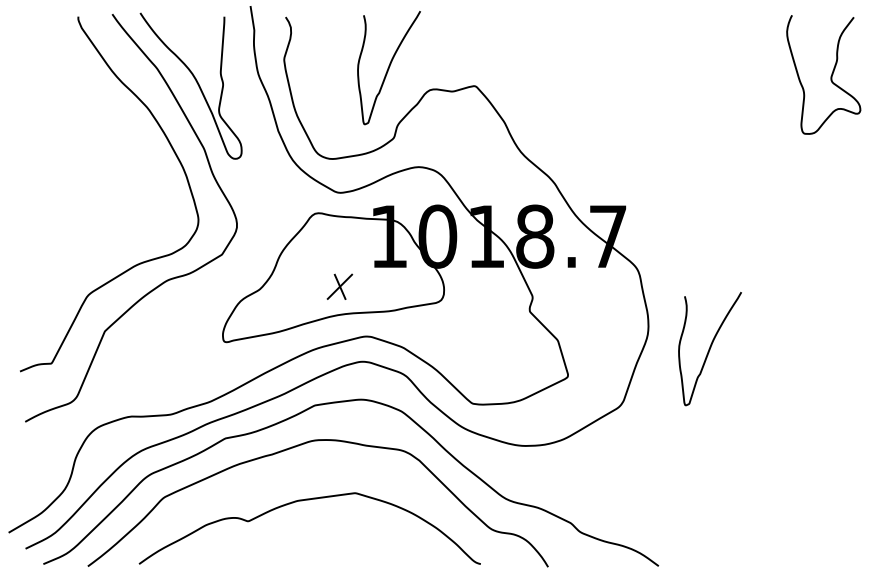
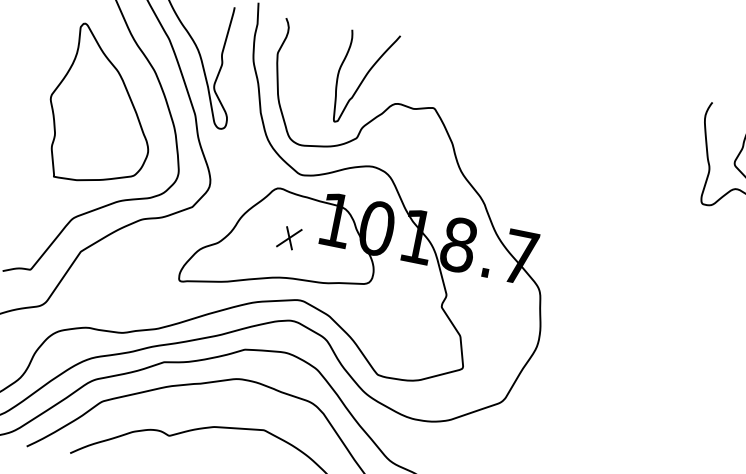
part: (96, 160) -> (102, 106), added
part: (339, 286) -> (289, 237), moved
curve: (709, 349) -> (586, 369), removed

